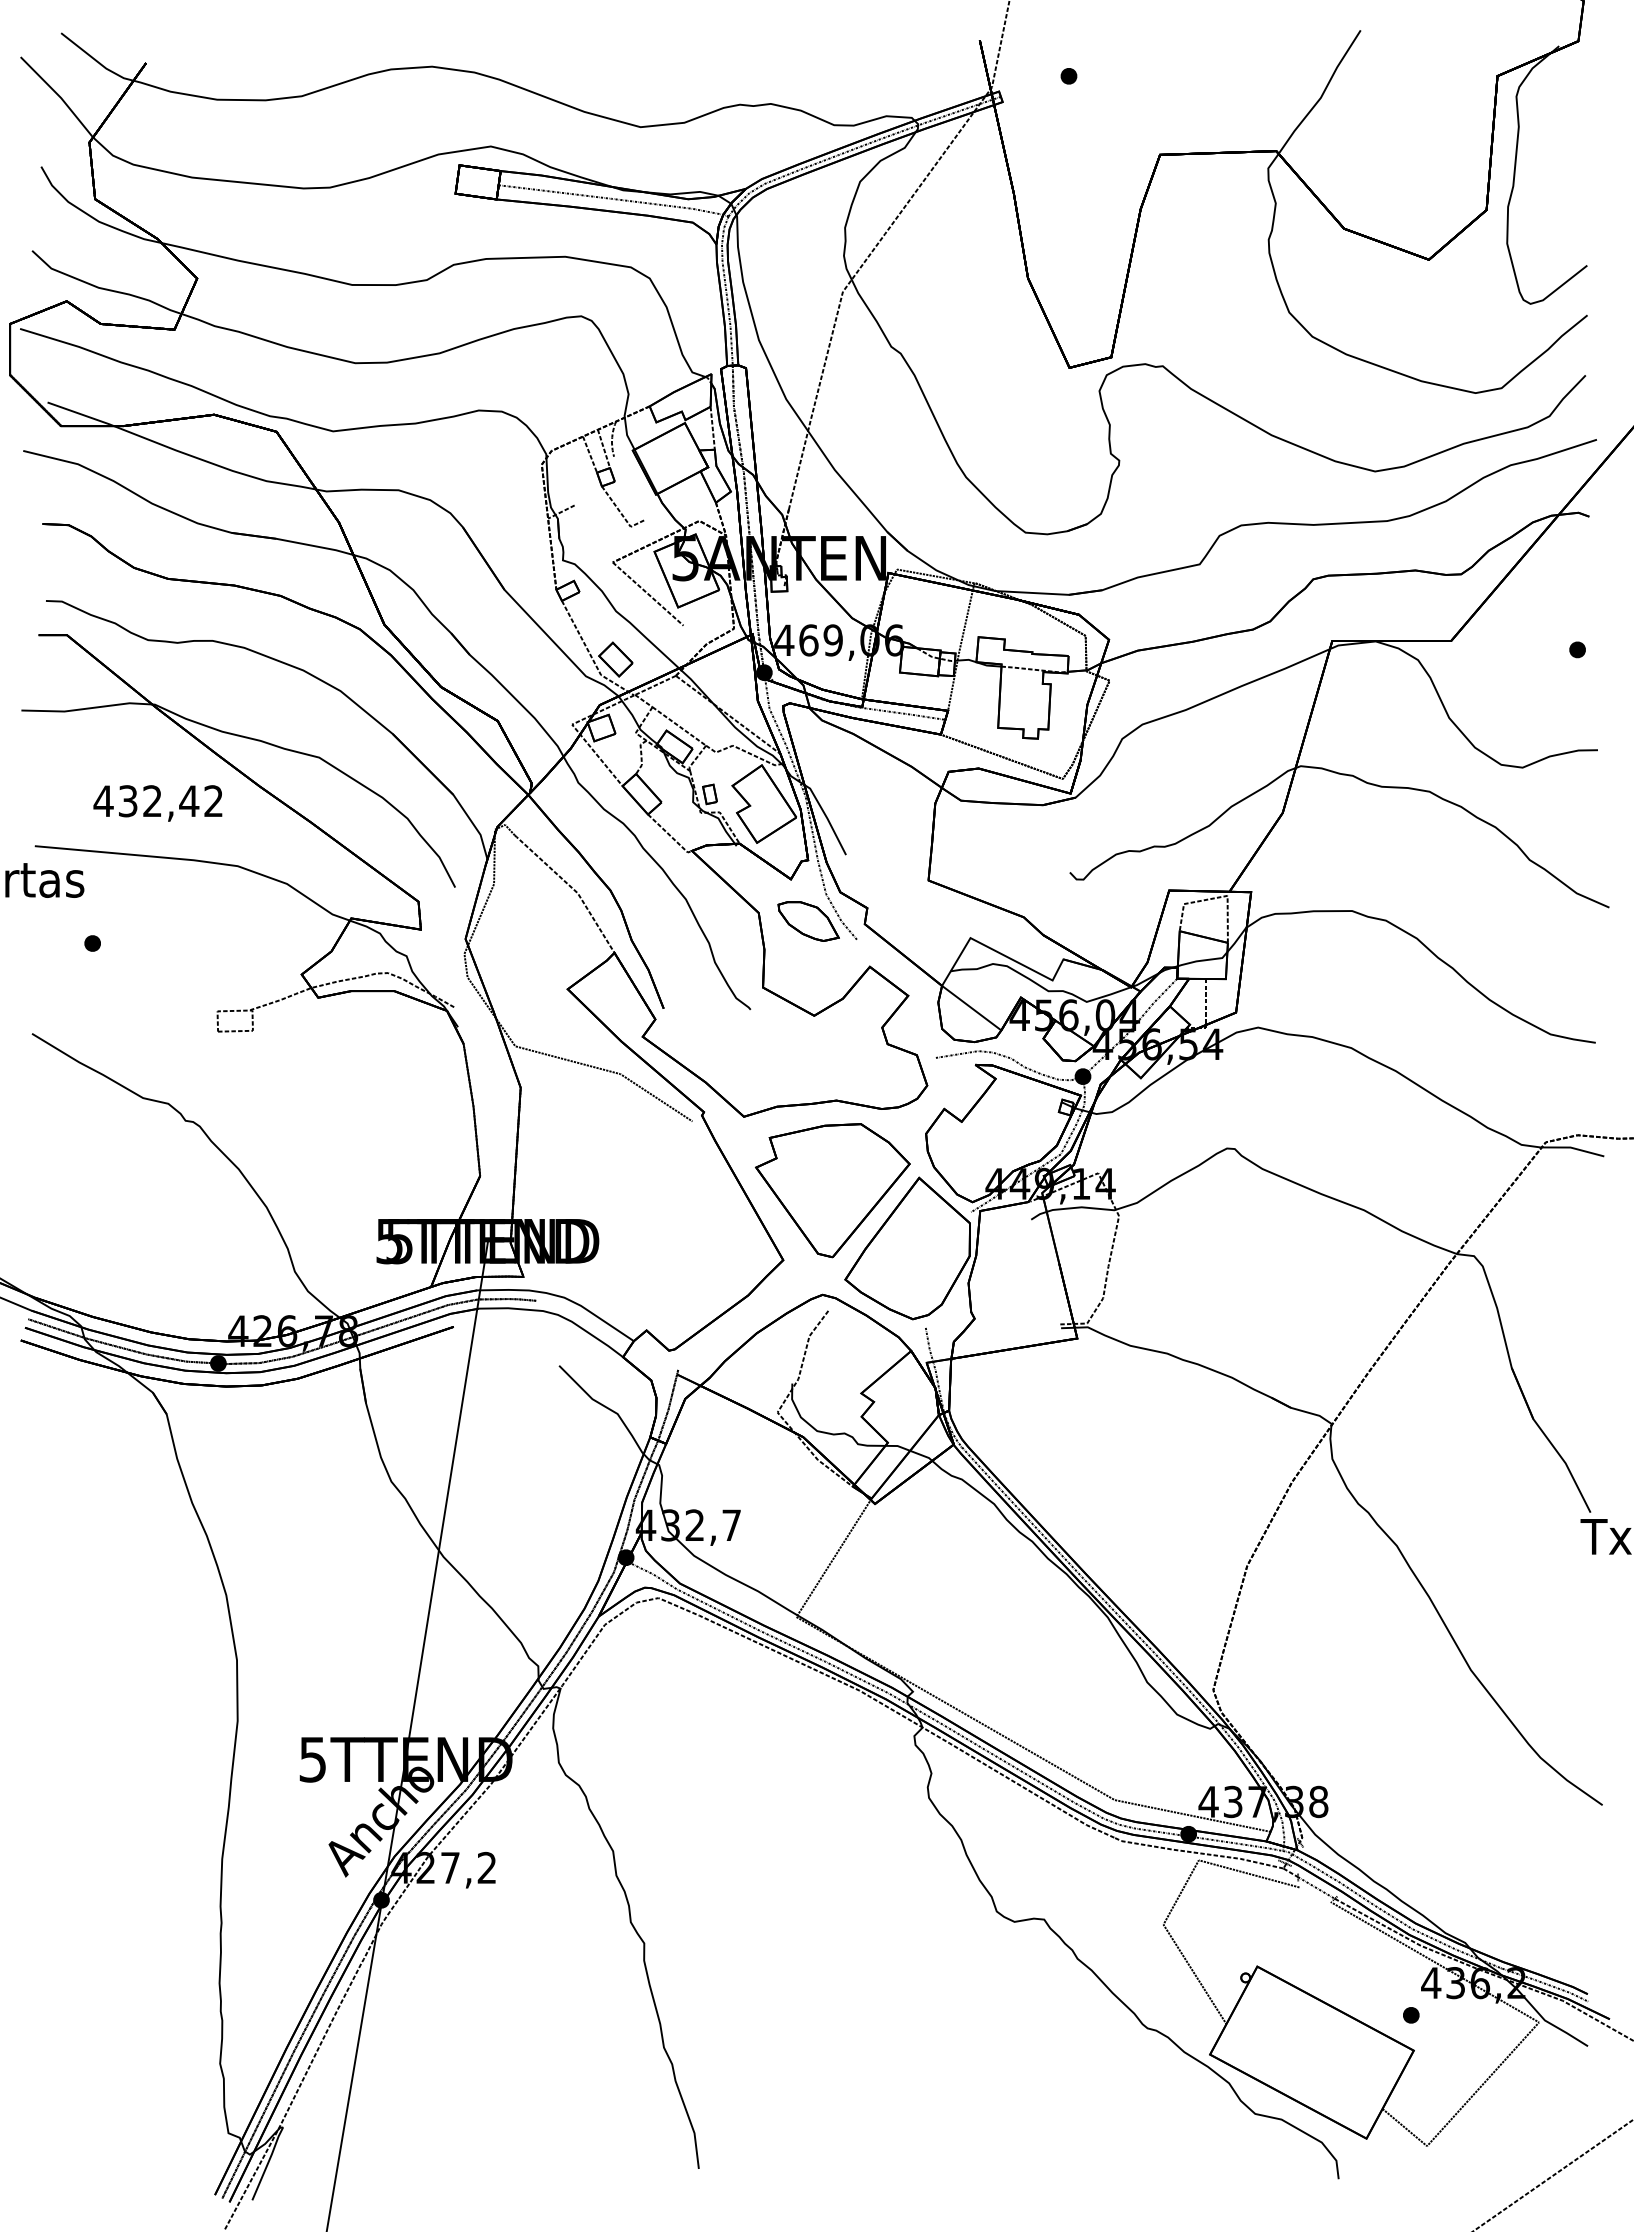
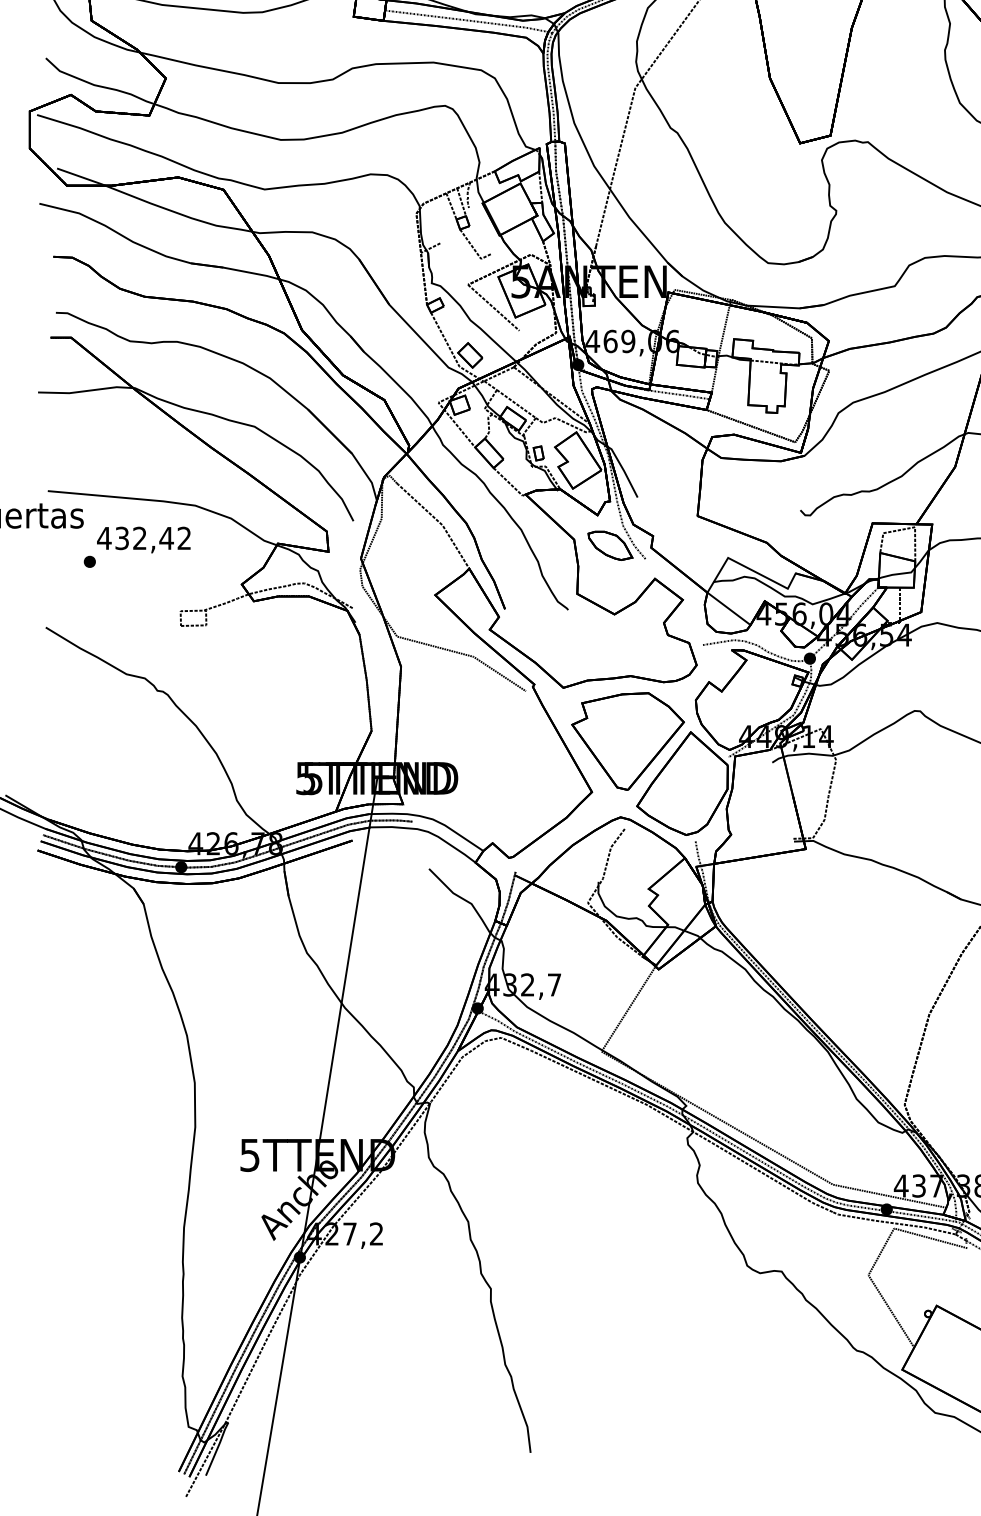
text: (157, 803) -> (143, 540), moved

